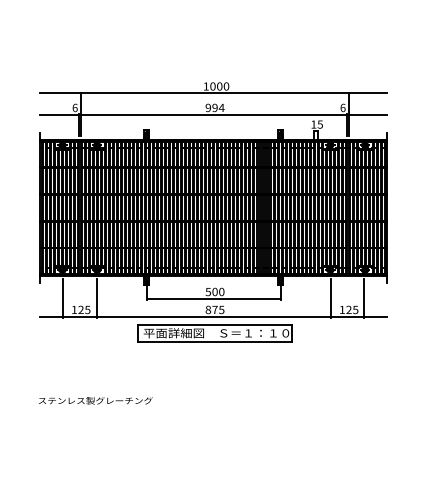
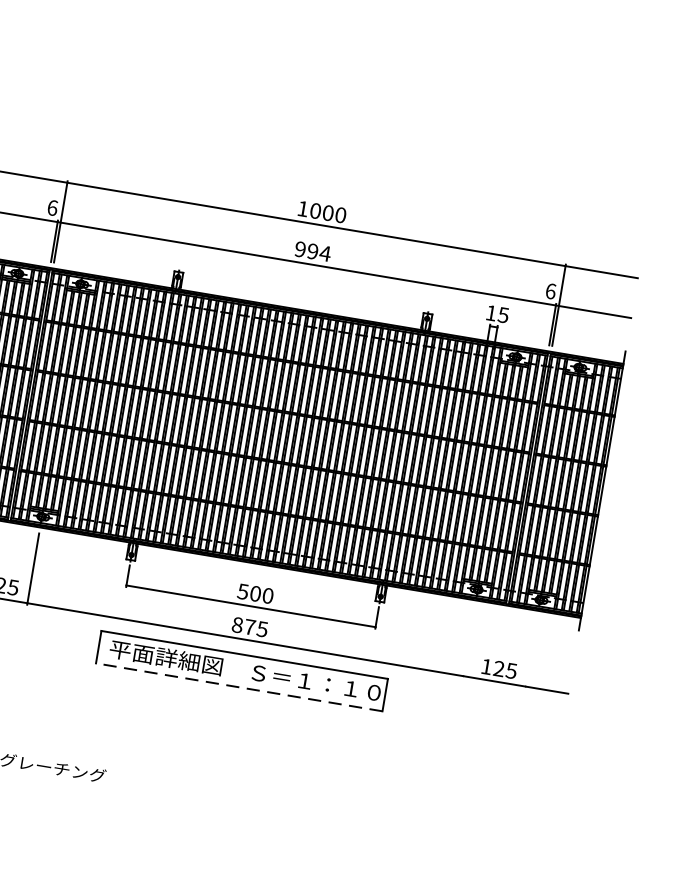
line: (330, 298) -> (468, 641), removed
line: (364, 298) -> (531, 652), removed
line: (214, 342) -> (238, 687), solid -> dashed

